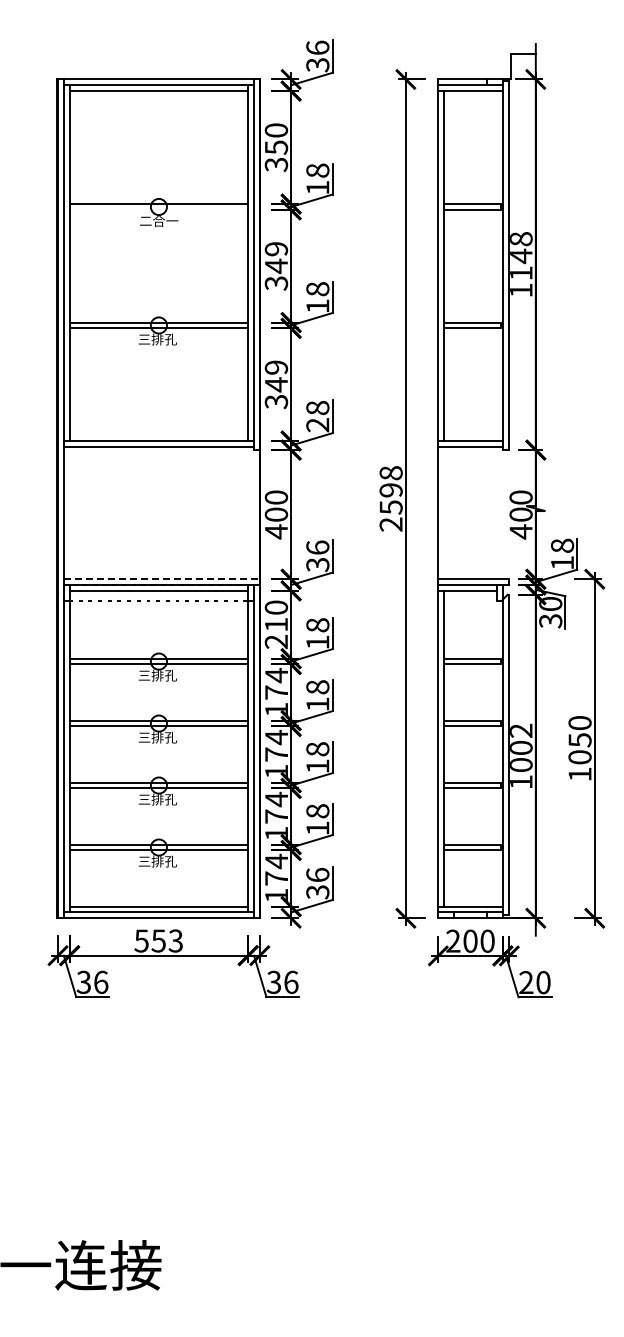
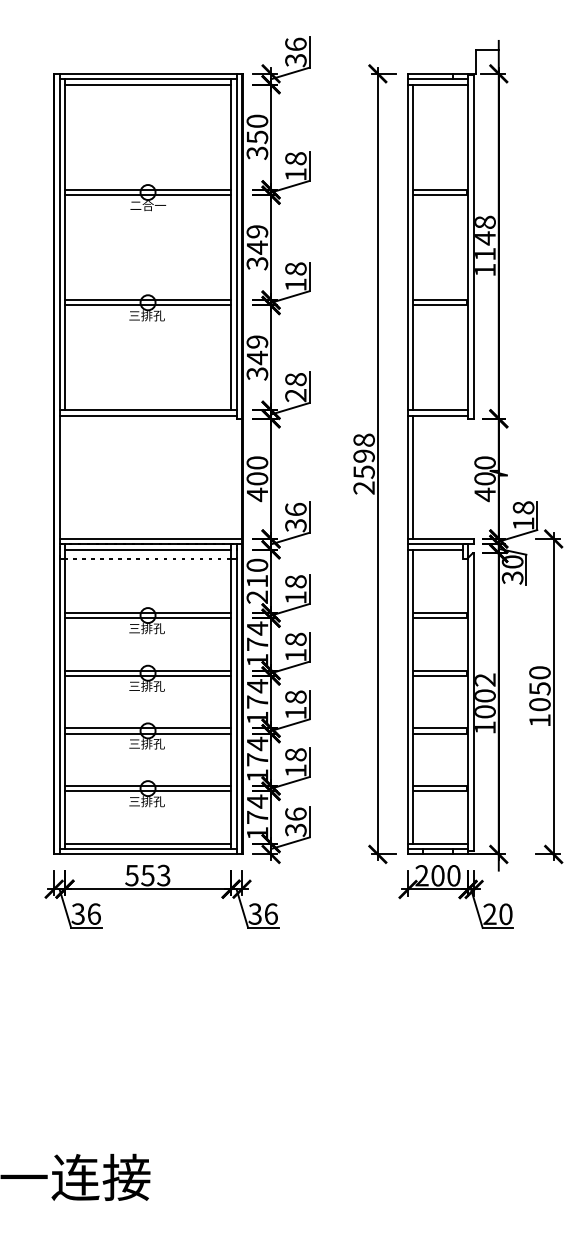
line: (158, 209) -> (147, 194), added
line: (444, 512) -> (413, 476), added
line: (161, 579) -> (150, 539), dashed -> solid

